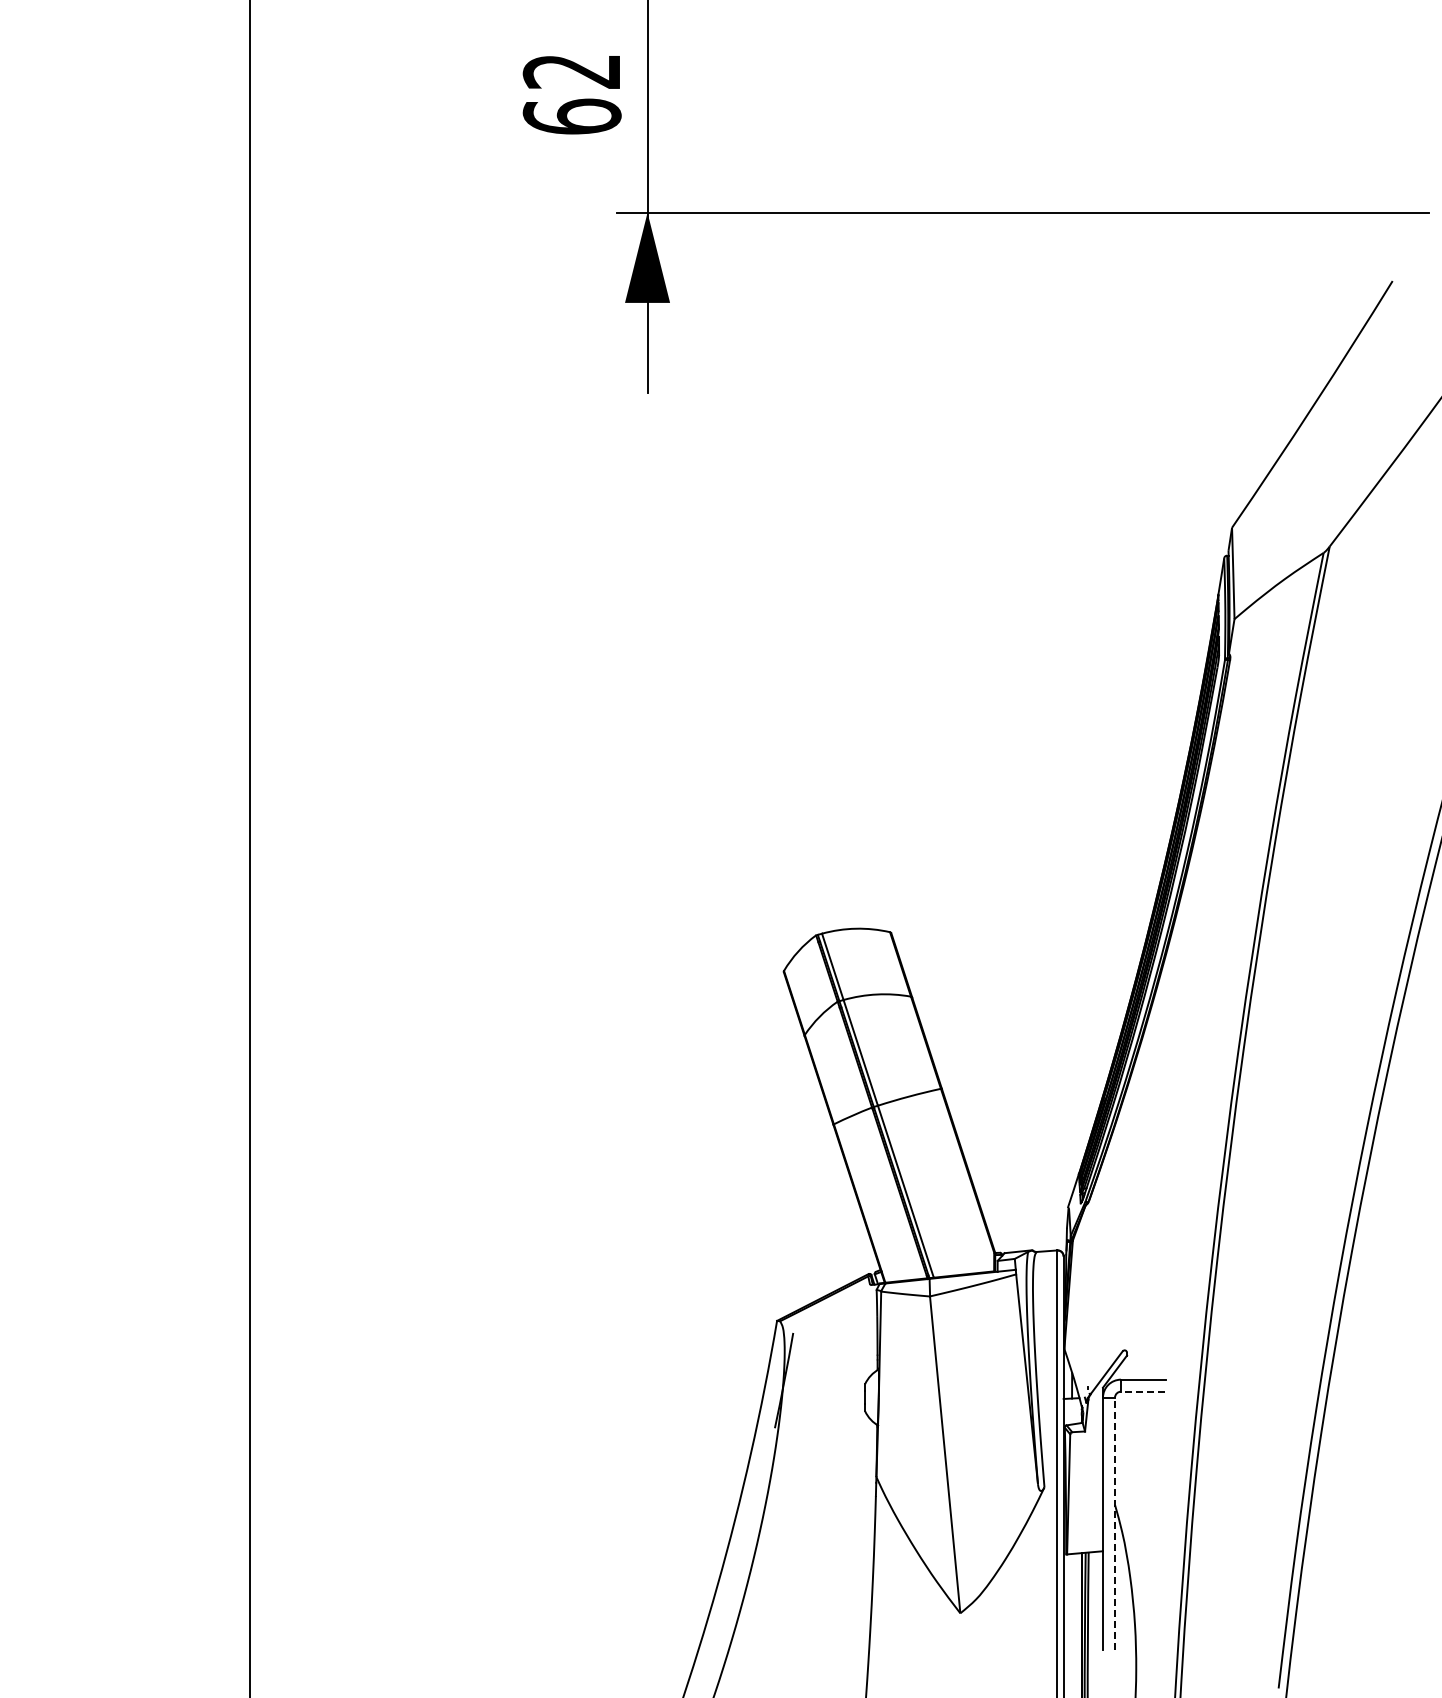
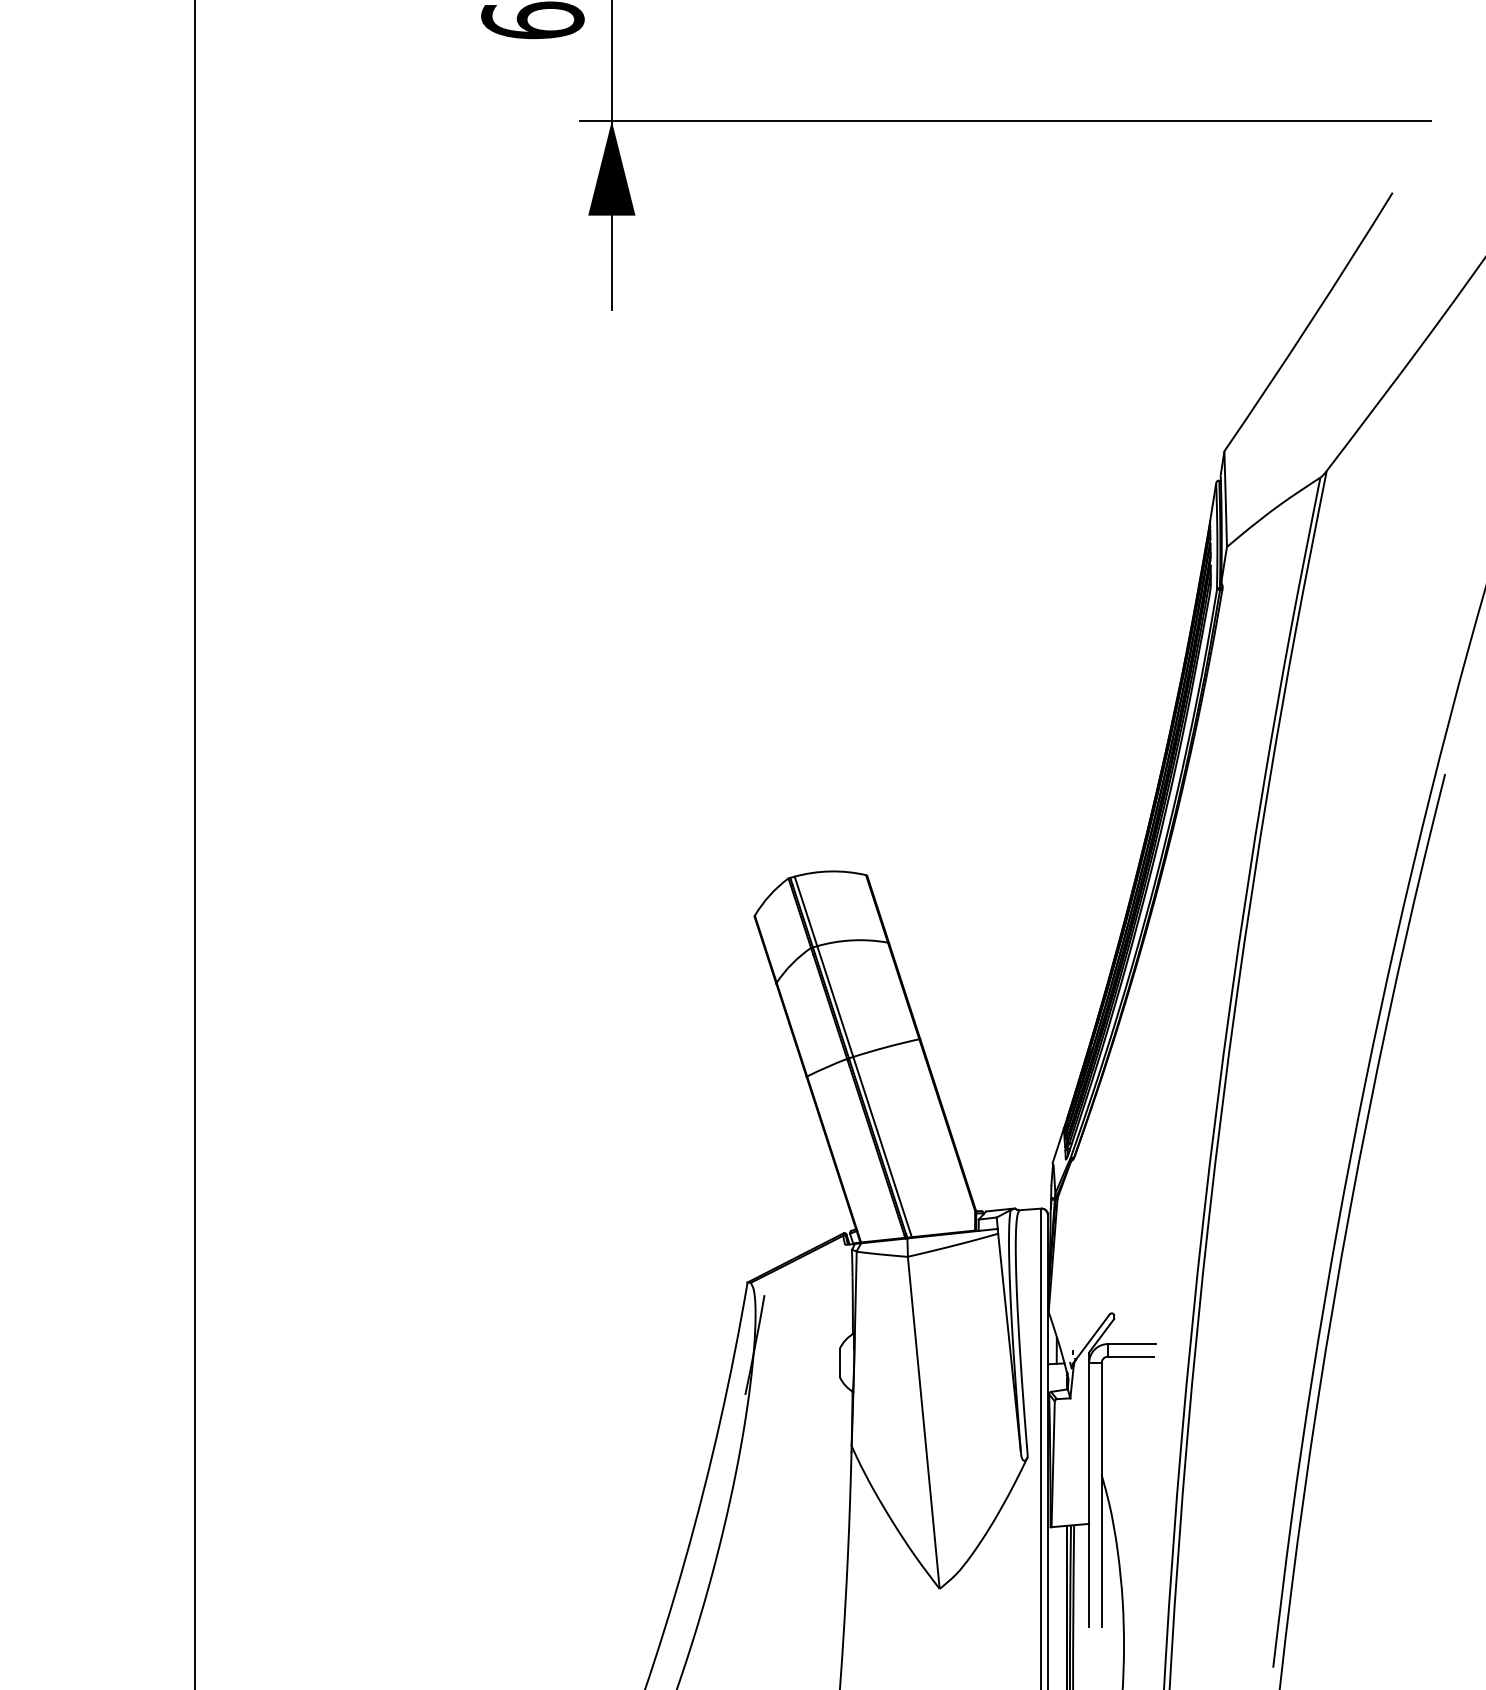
line: (1142, 1391) -> (1130, 1356), dashed -> solid
line: (1115, 1523) -> (1102, 1494), dashed -> solid

